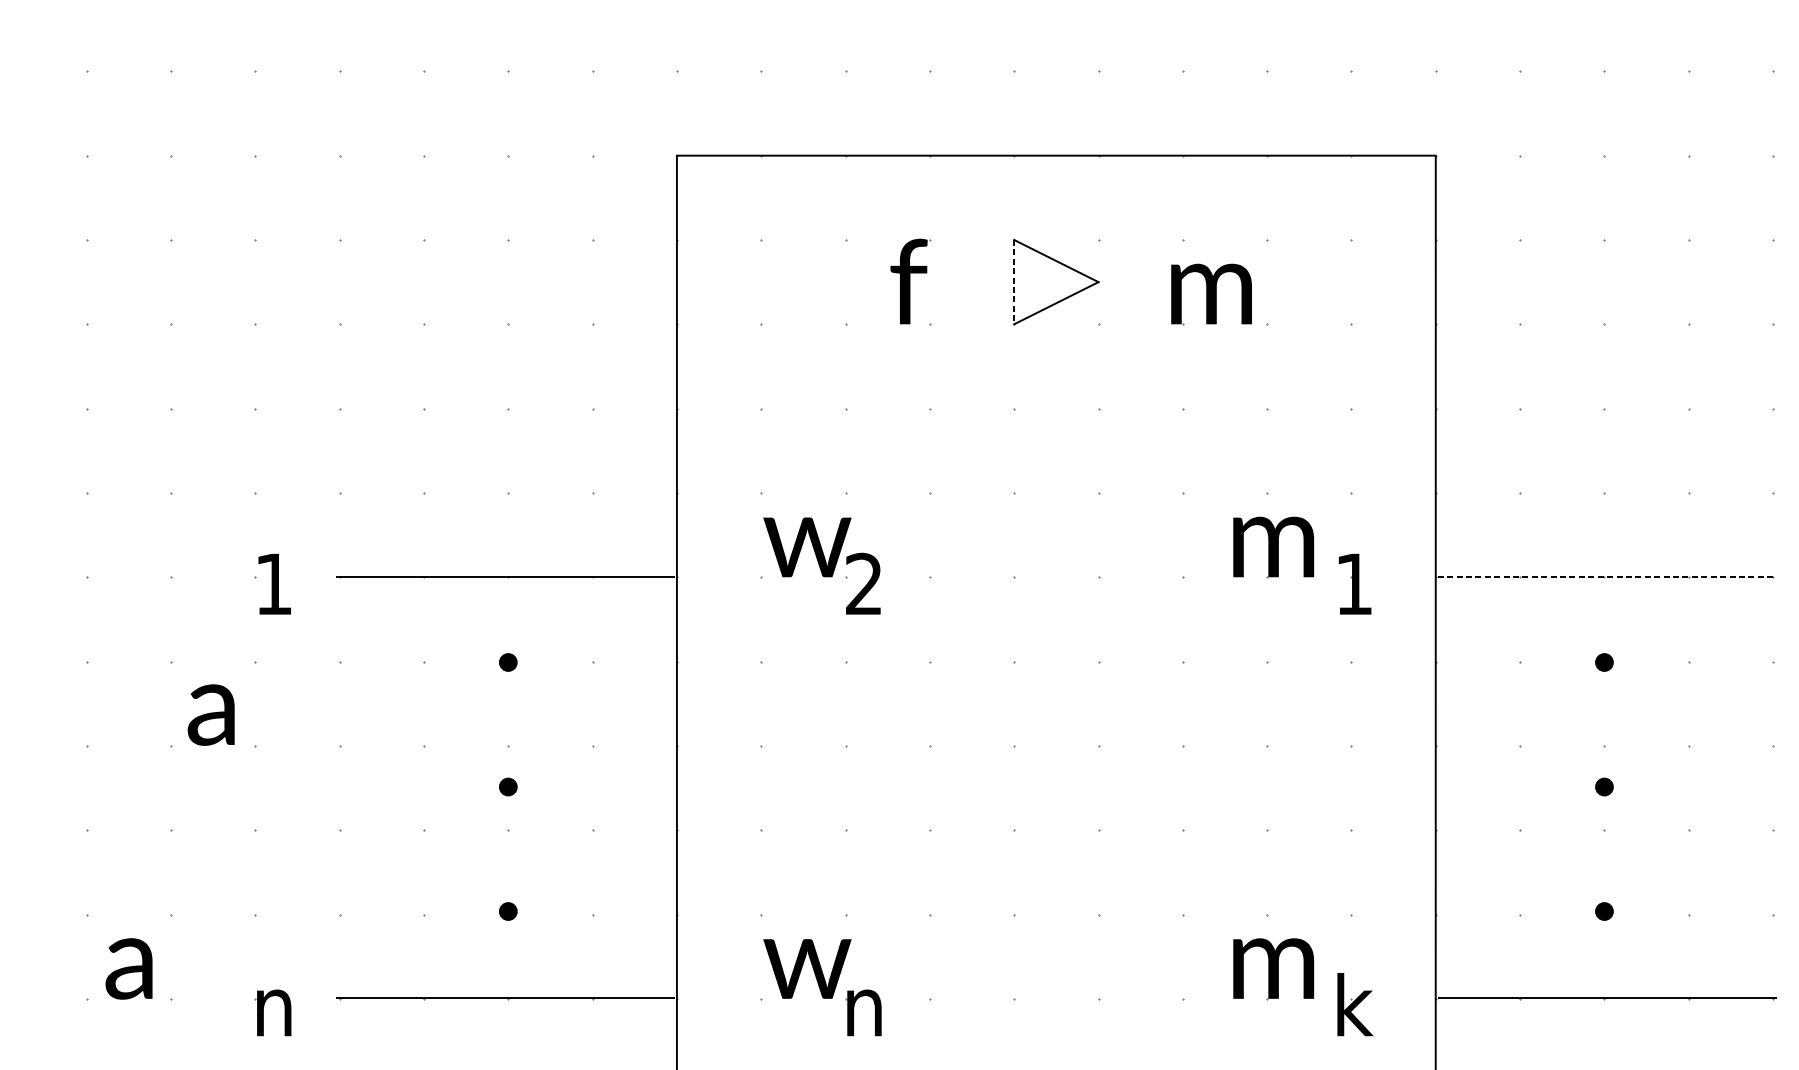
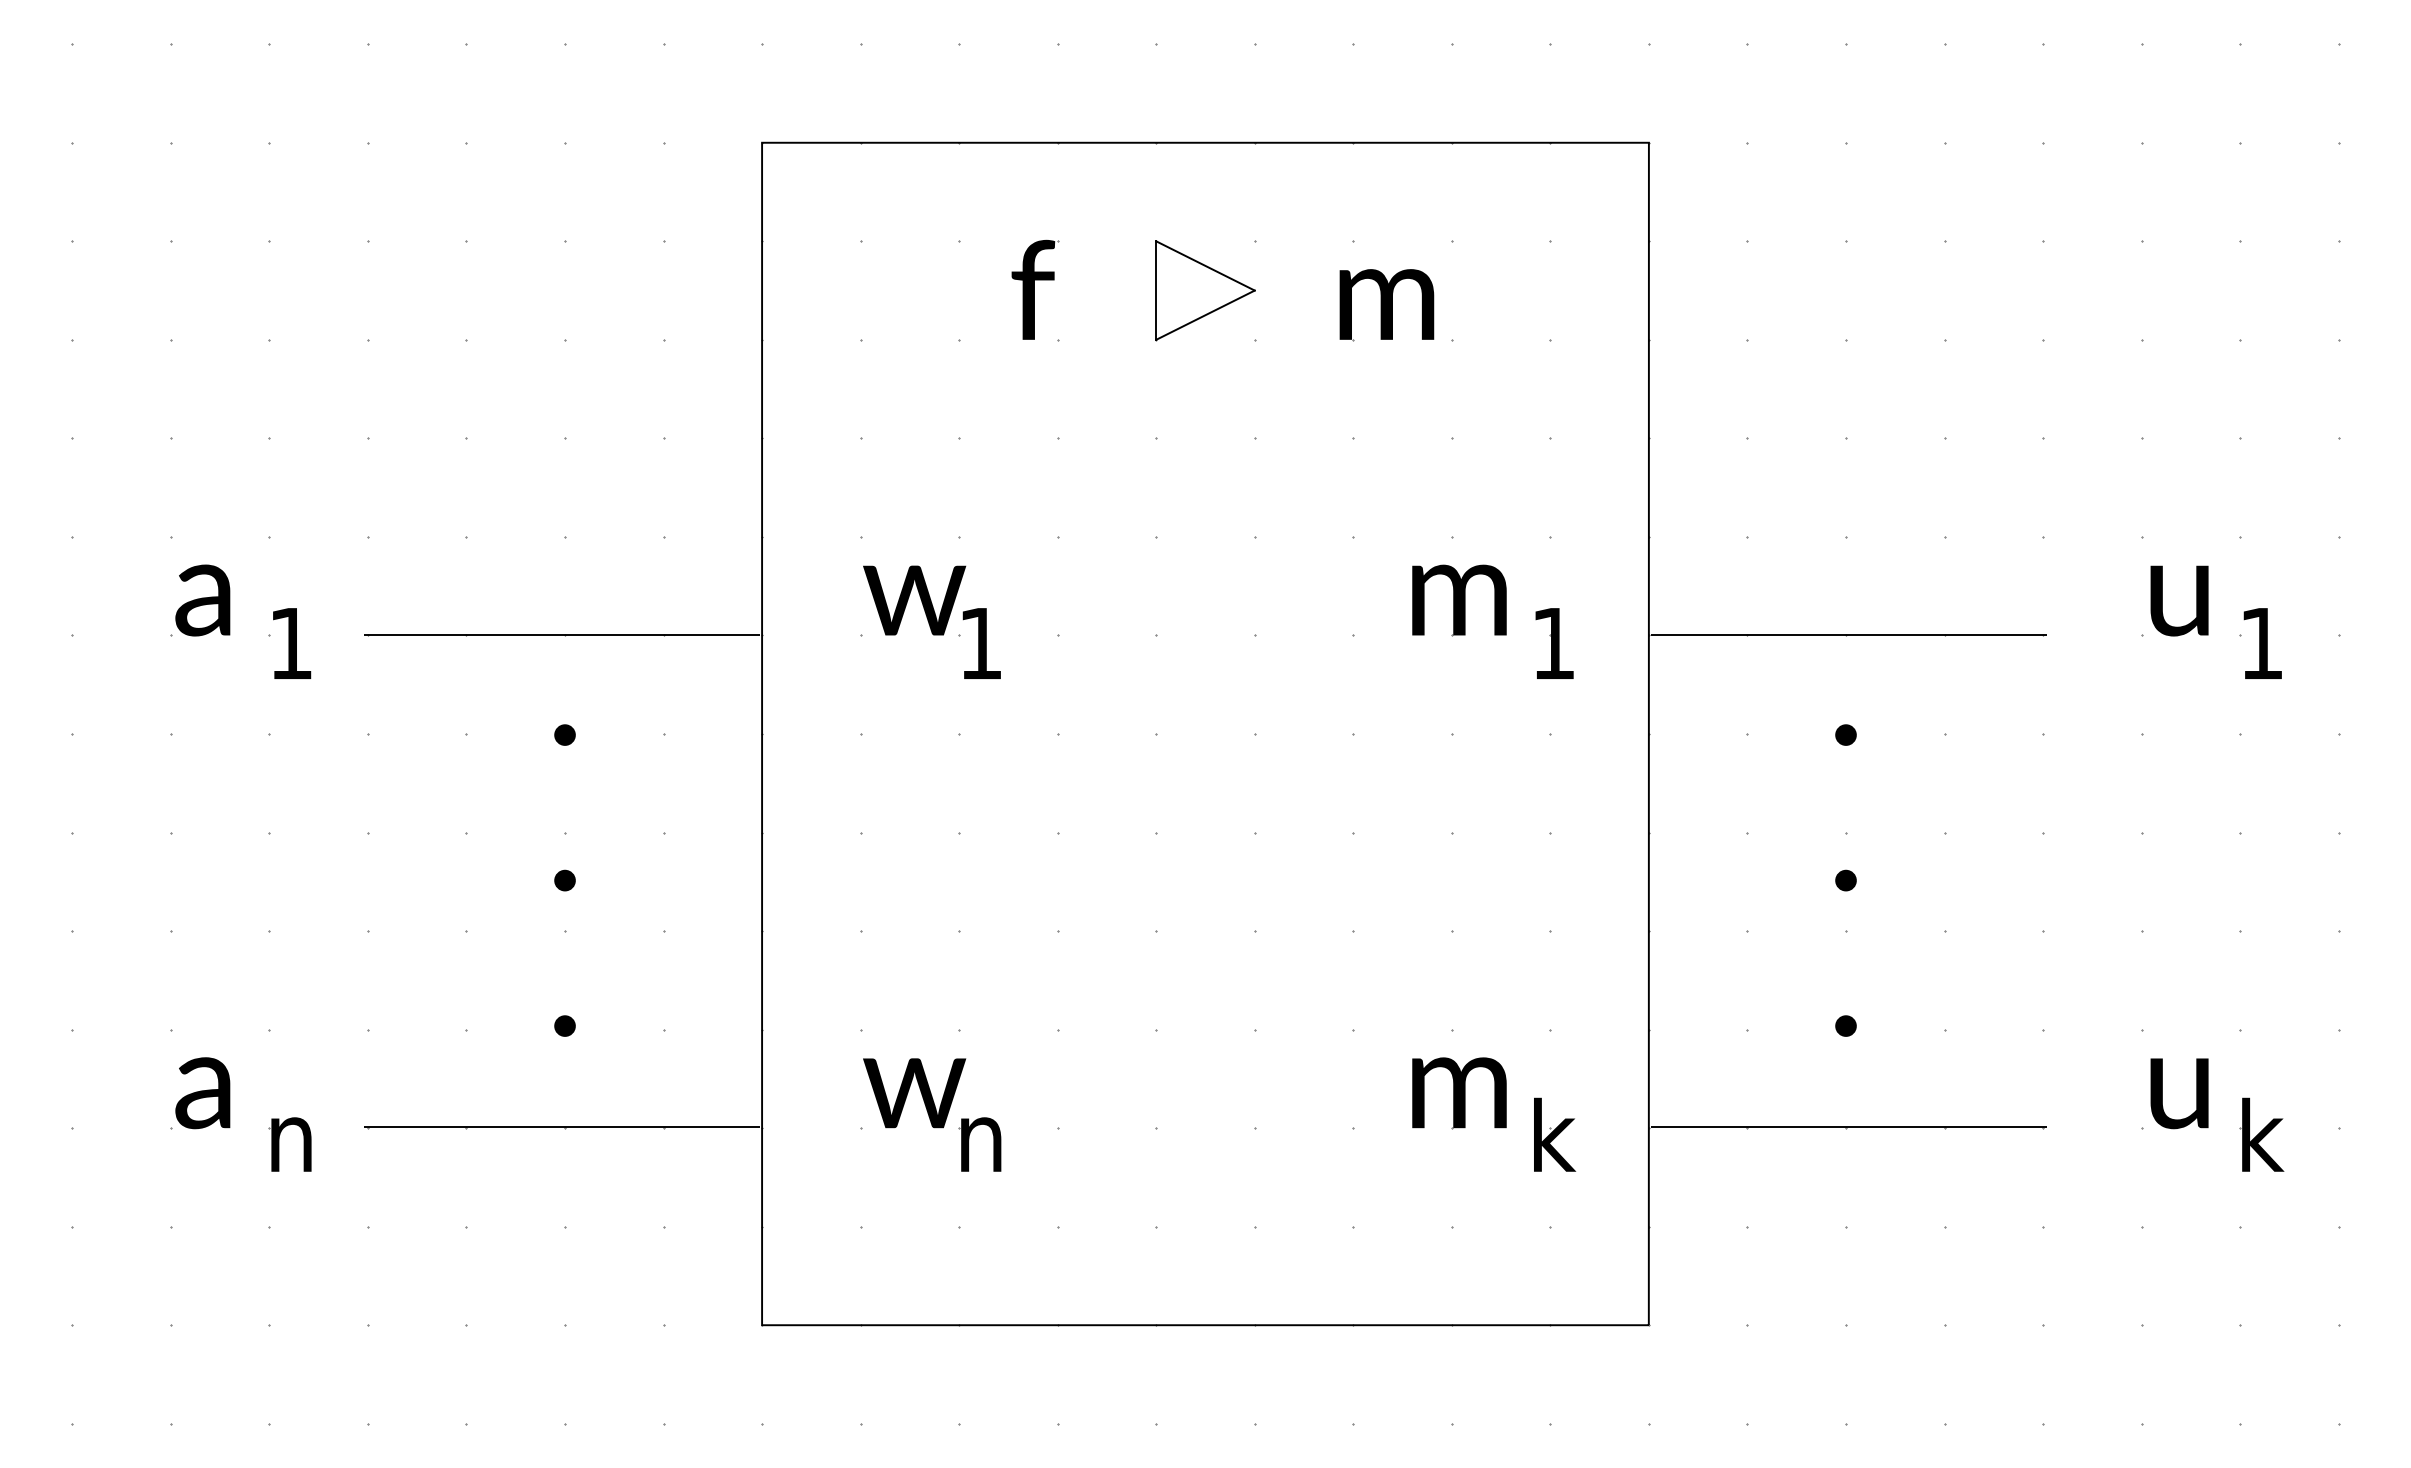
line: (1014, 282) -> (1156, 291), dashed -> solid
line: (1607, 576) -> (1849, 634), dashed -> solid
text: (862, 583) -> (979, 642), 2 -> 1
text: (210, 715) -> (202, 600), moved
text: (128, 969) -> (202, 1093), moved

